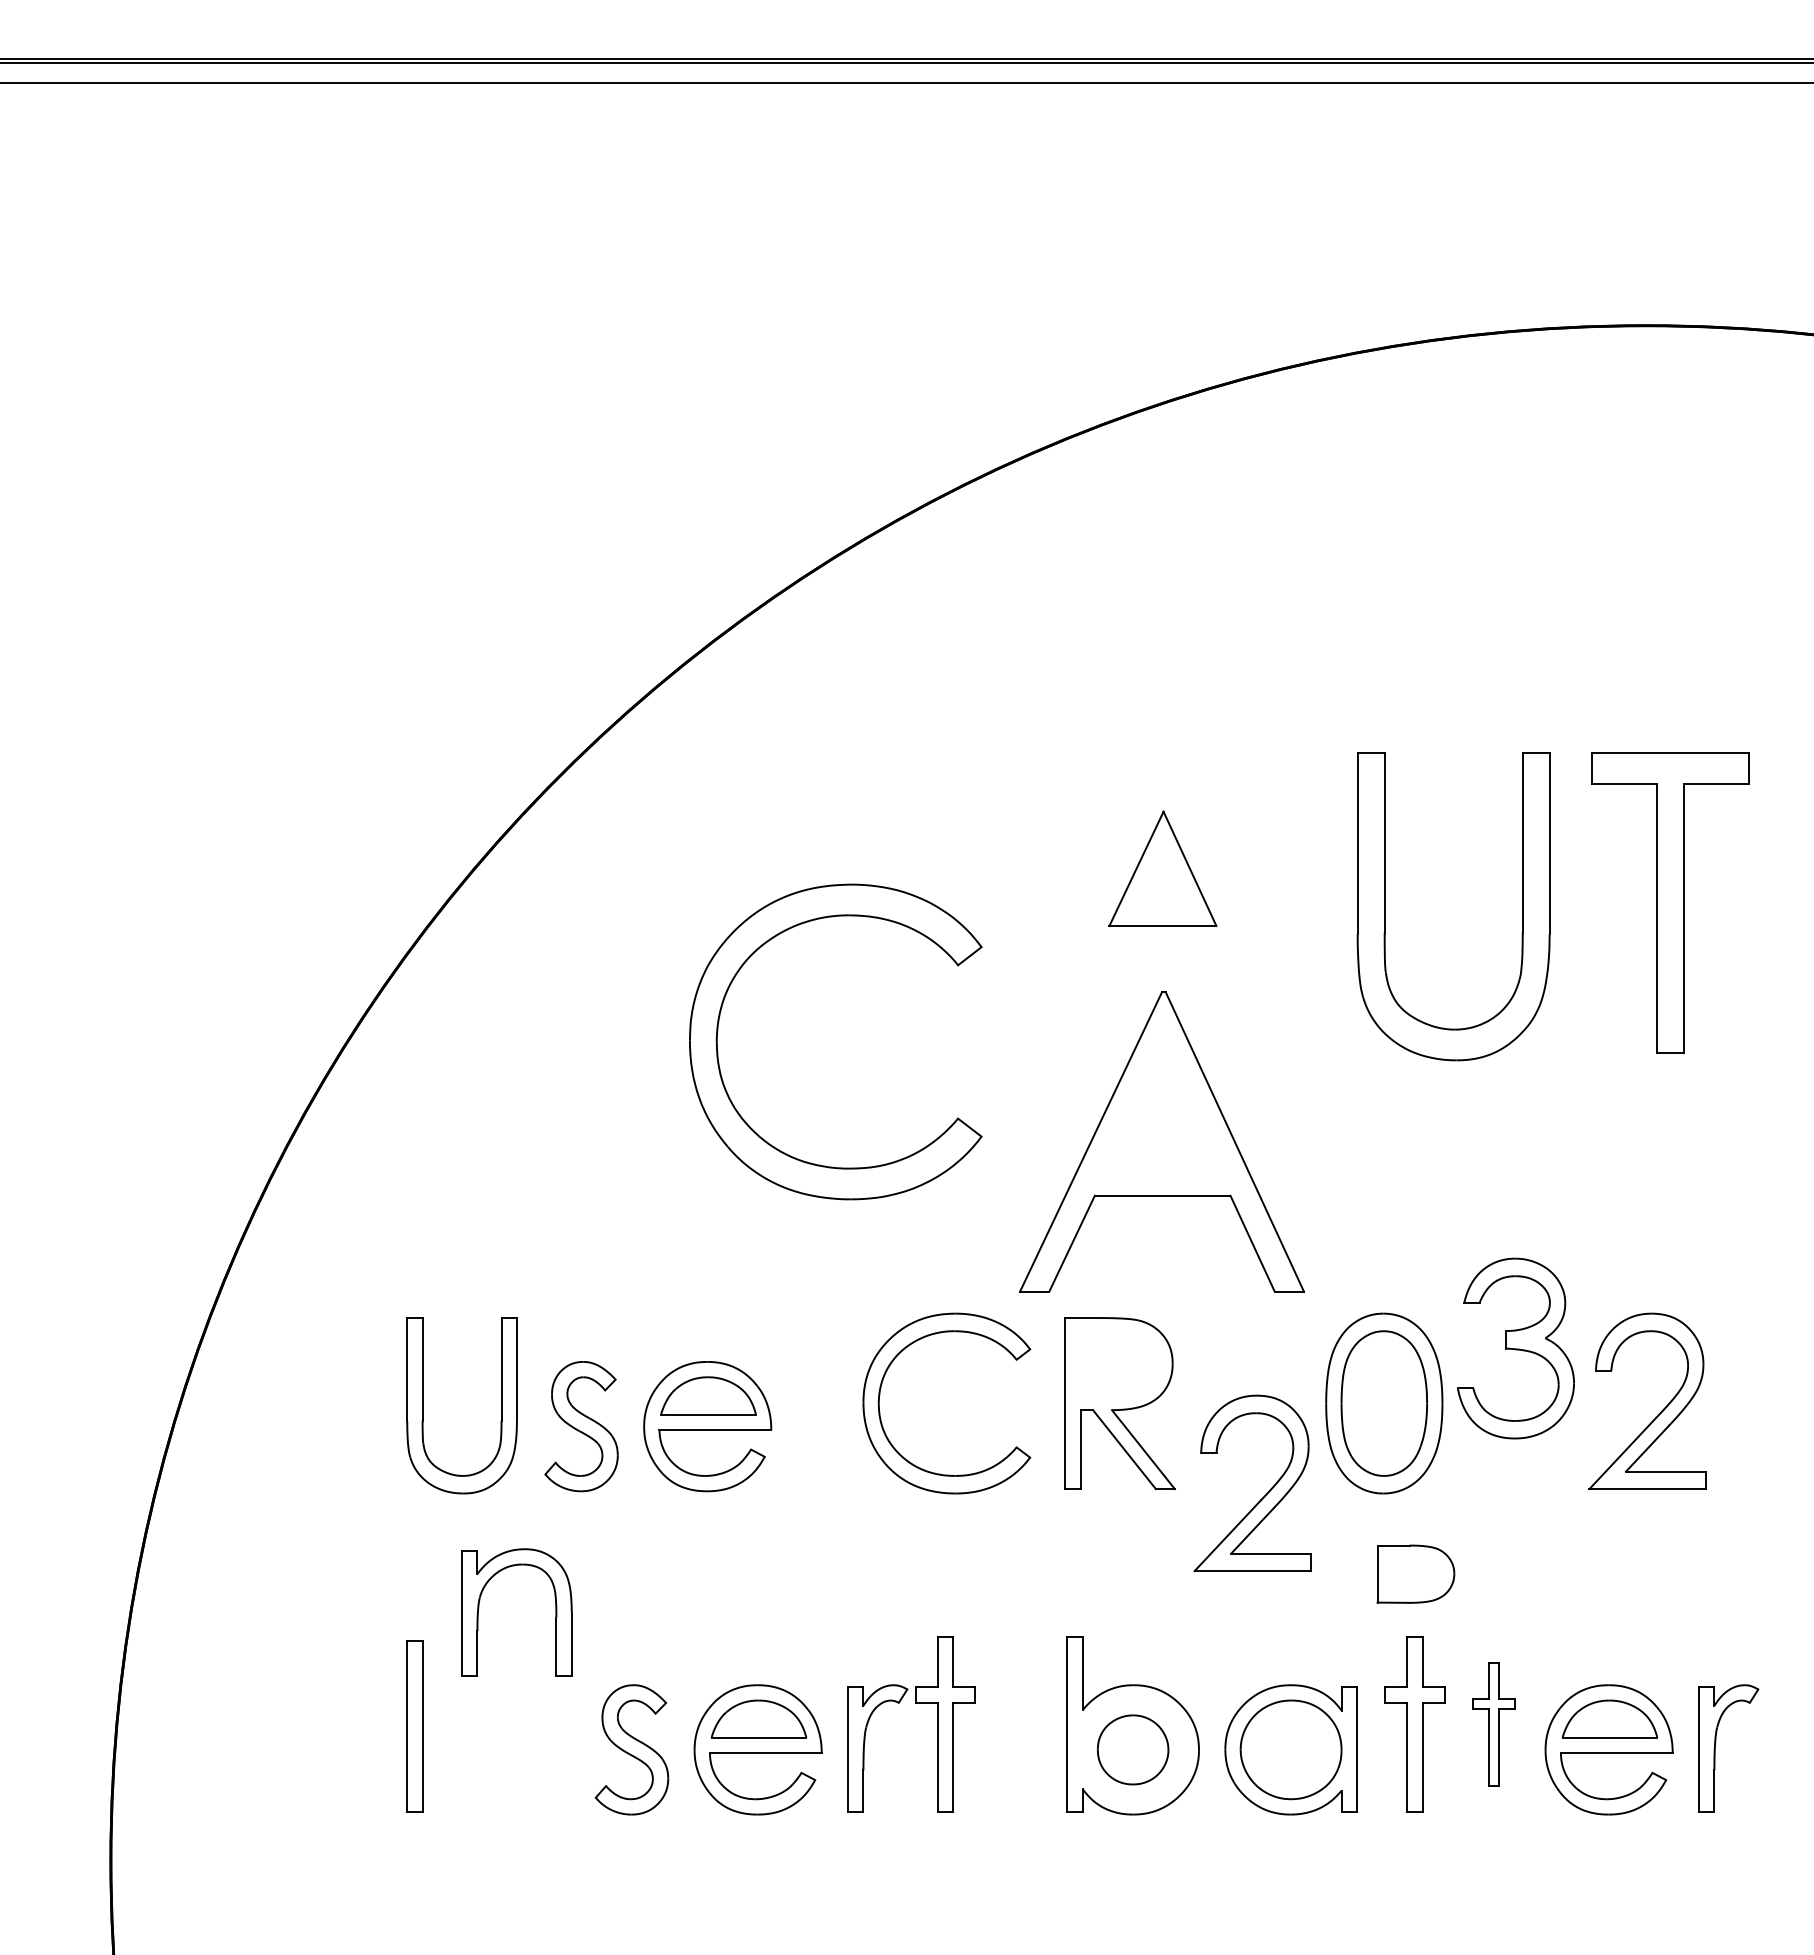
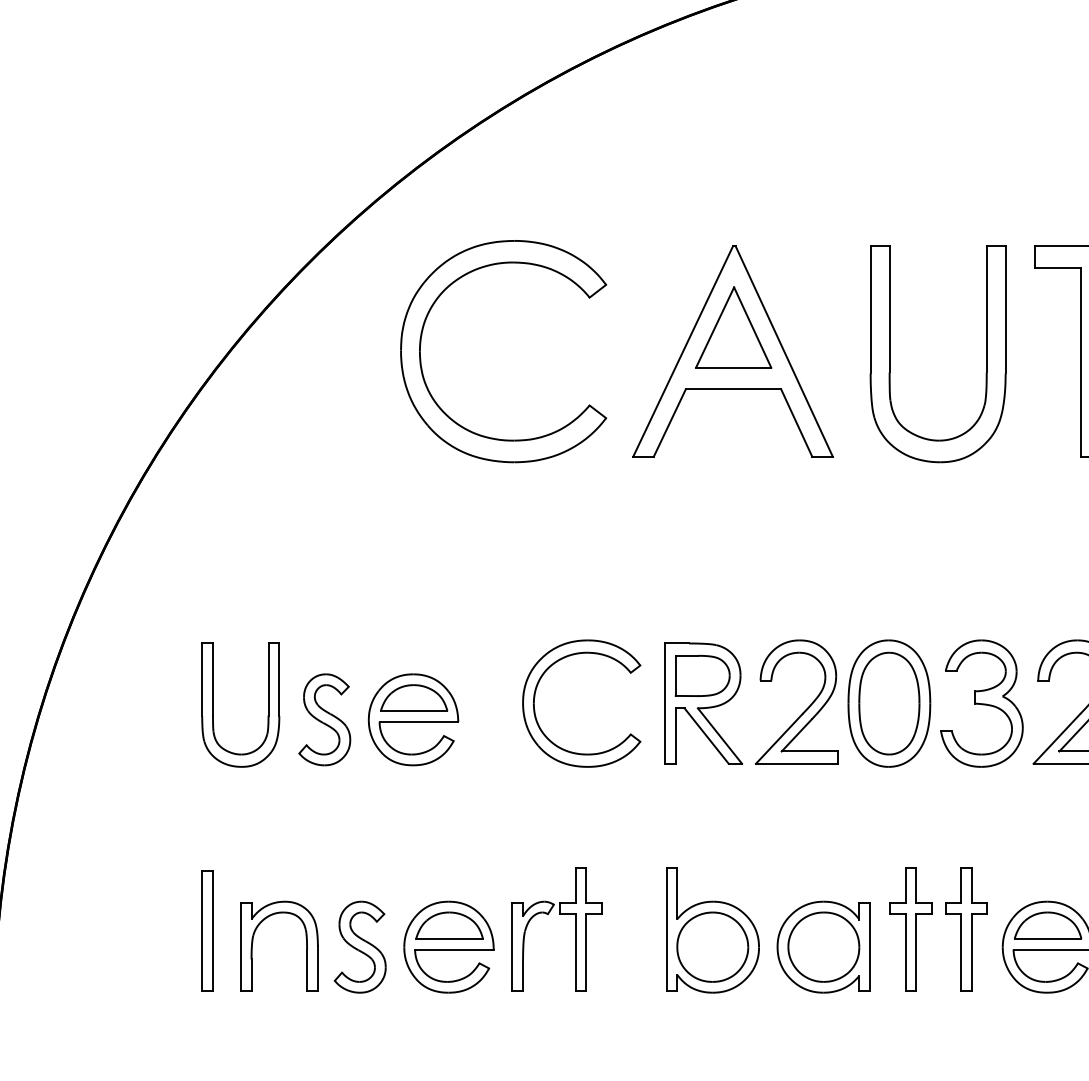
part: (718, 1031) -> (421, 344), moved
part: (1161, 1141) -> (732, 351), moved
part: (1515, 1348) -> (981, 703), moved
part: (1264, 1495) -> (805, 710), moved
part: (1415, 1573) -> (702, 675), moved
part: (479, 1608) -> (253, 943), moved
part: (1493, 1724) -> (966, 929), size x1.43
part: (1132, 1749) -> (712, 946), size x1.43

